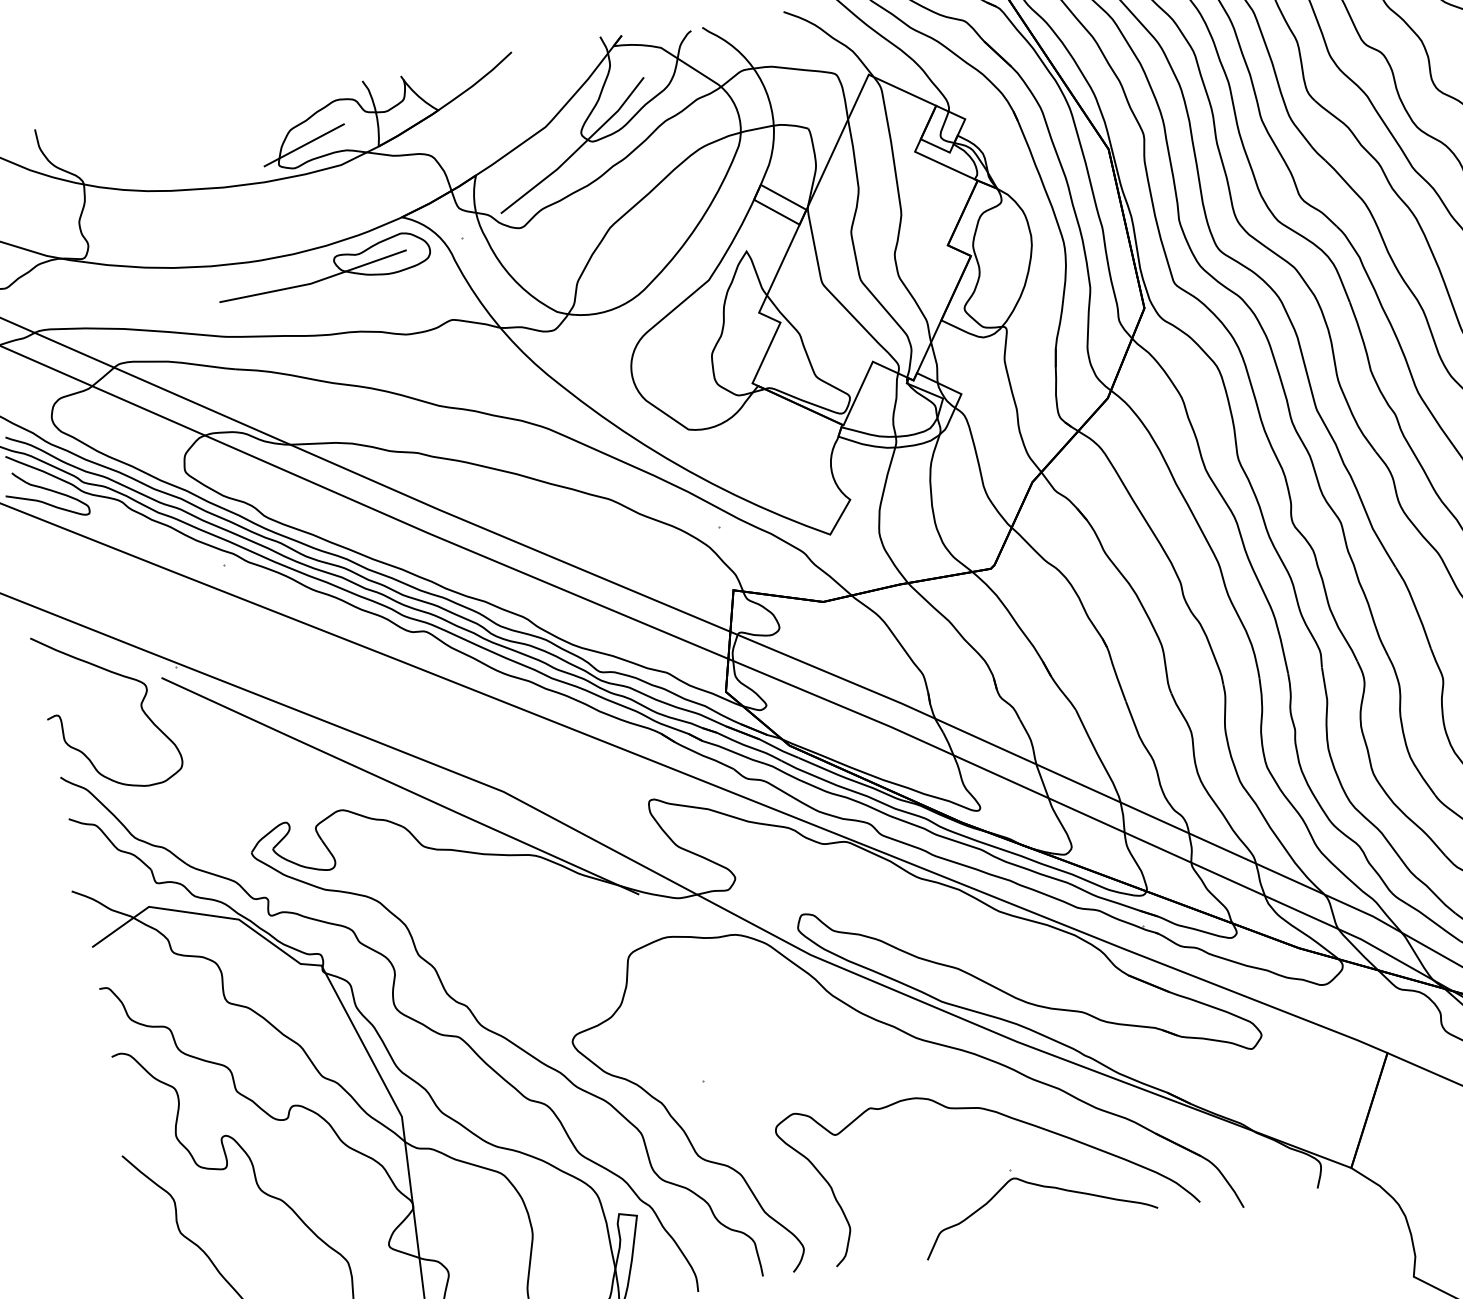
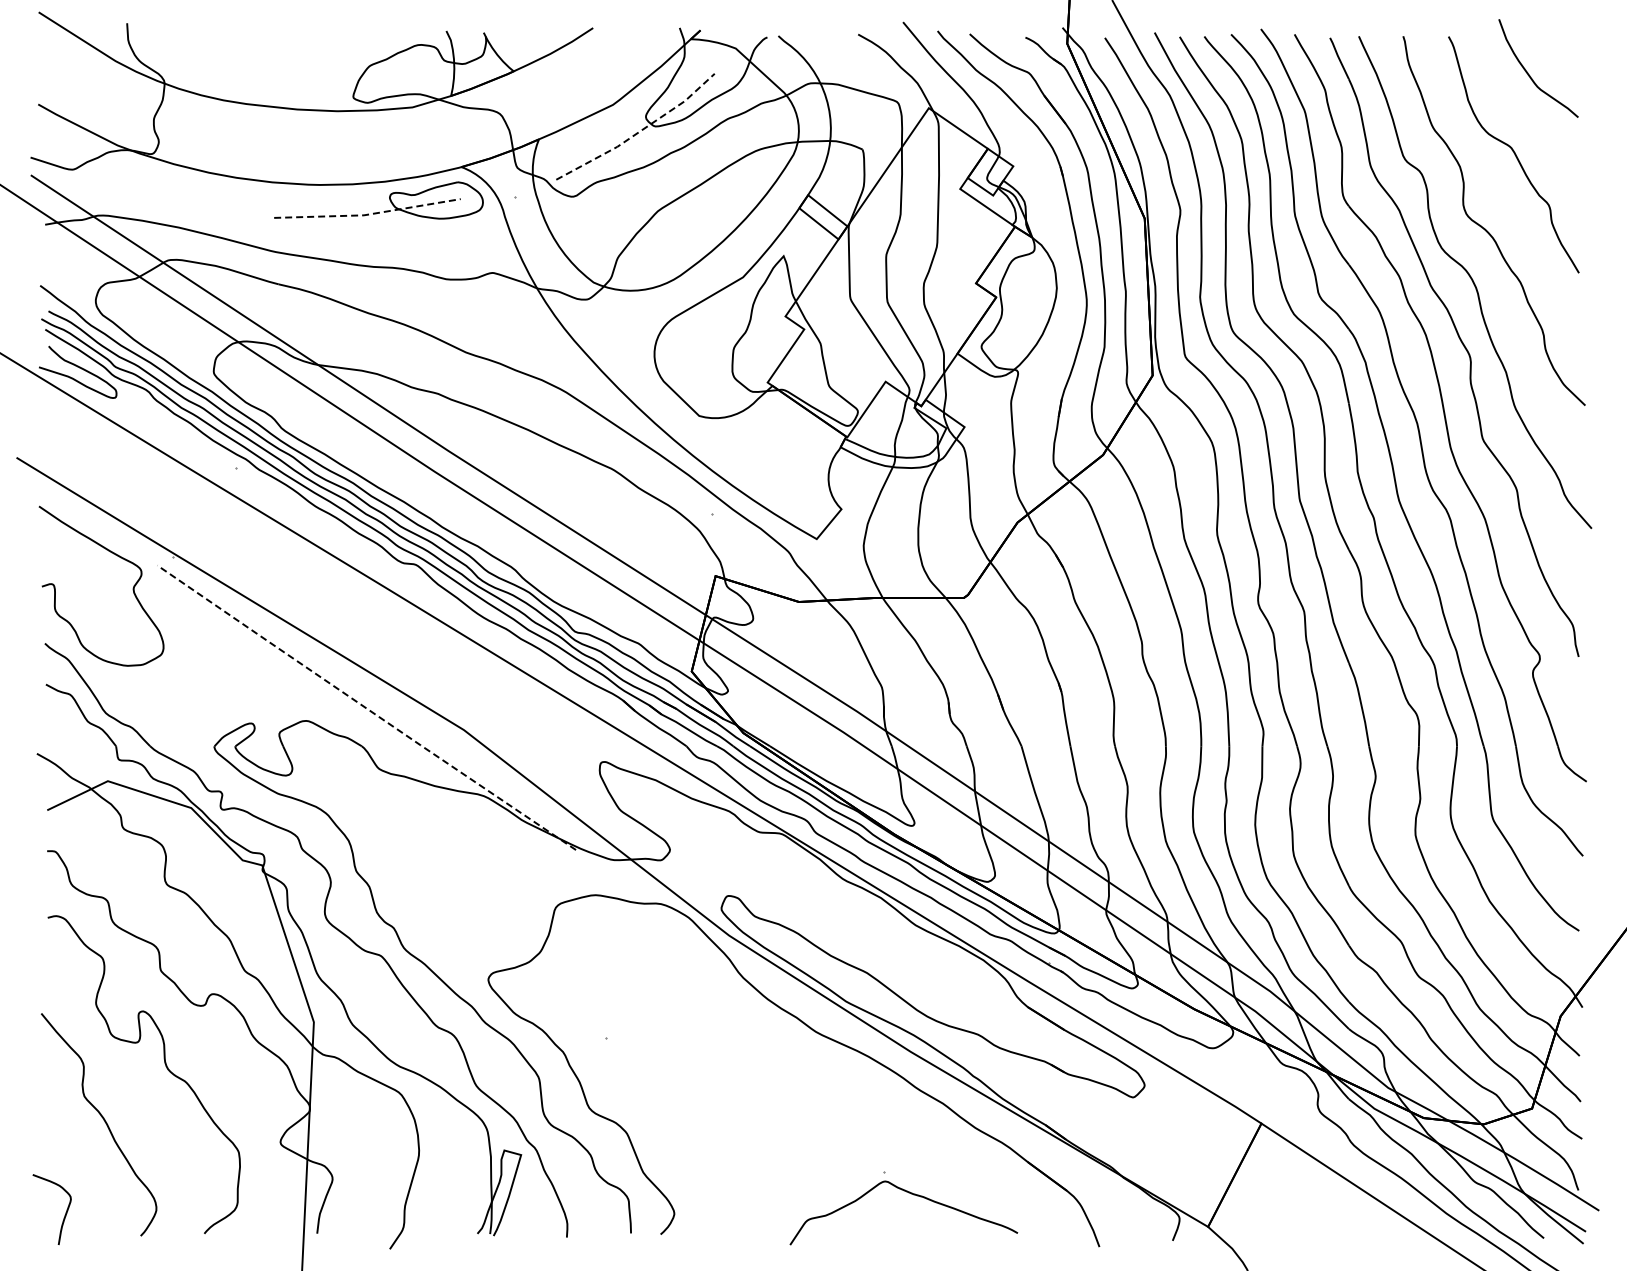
line: (304, 145) -> (380, 82), removed
line: (577, 149) -> (639, 131), solid -> dashed
line: (314, 282) -> (367, 214), solid -> dashed
line: (400, 787) -> (366, 708), solid -> dashed
curve: (1005, 1116) -> (887, 1121), removed

